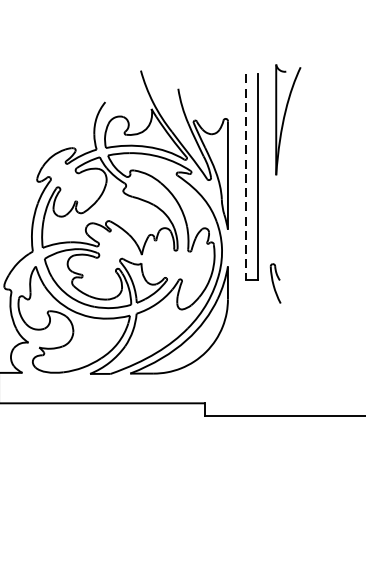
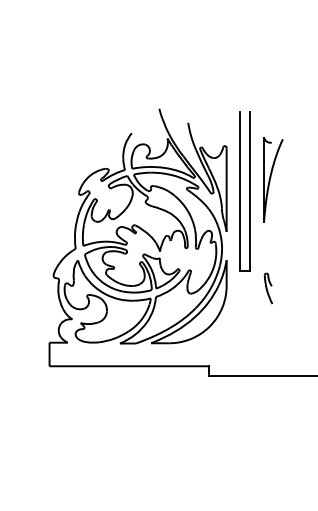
part: (288, 119) -> (273, 179), moved
line: (245, 177) -> (240, 191), dashed -> solid
part: (275, 283) -> (268, 288), moved

